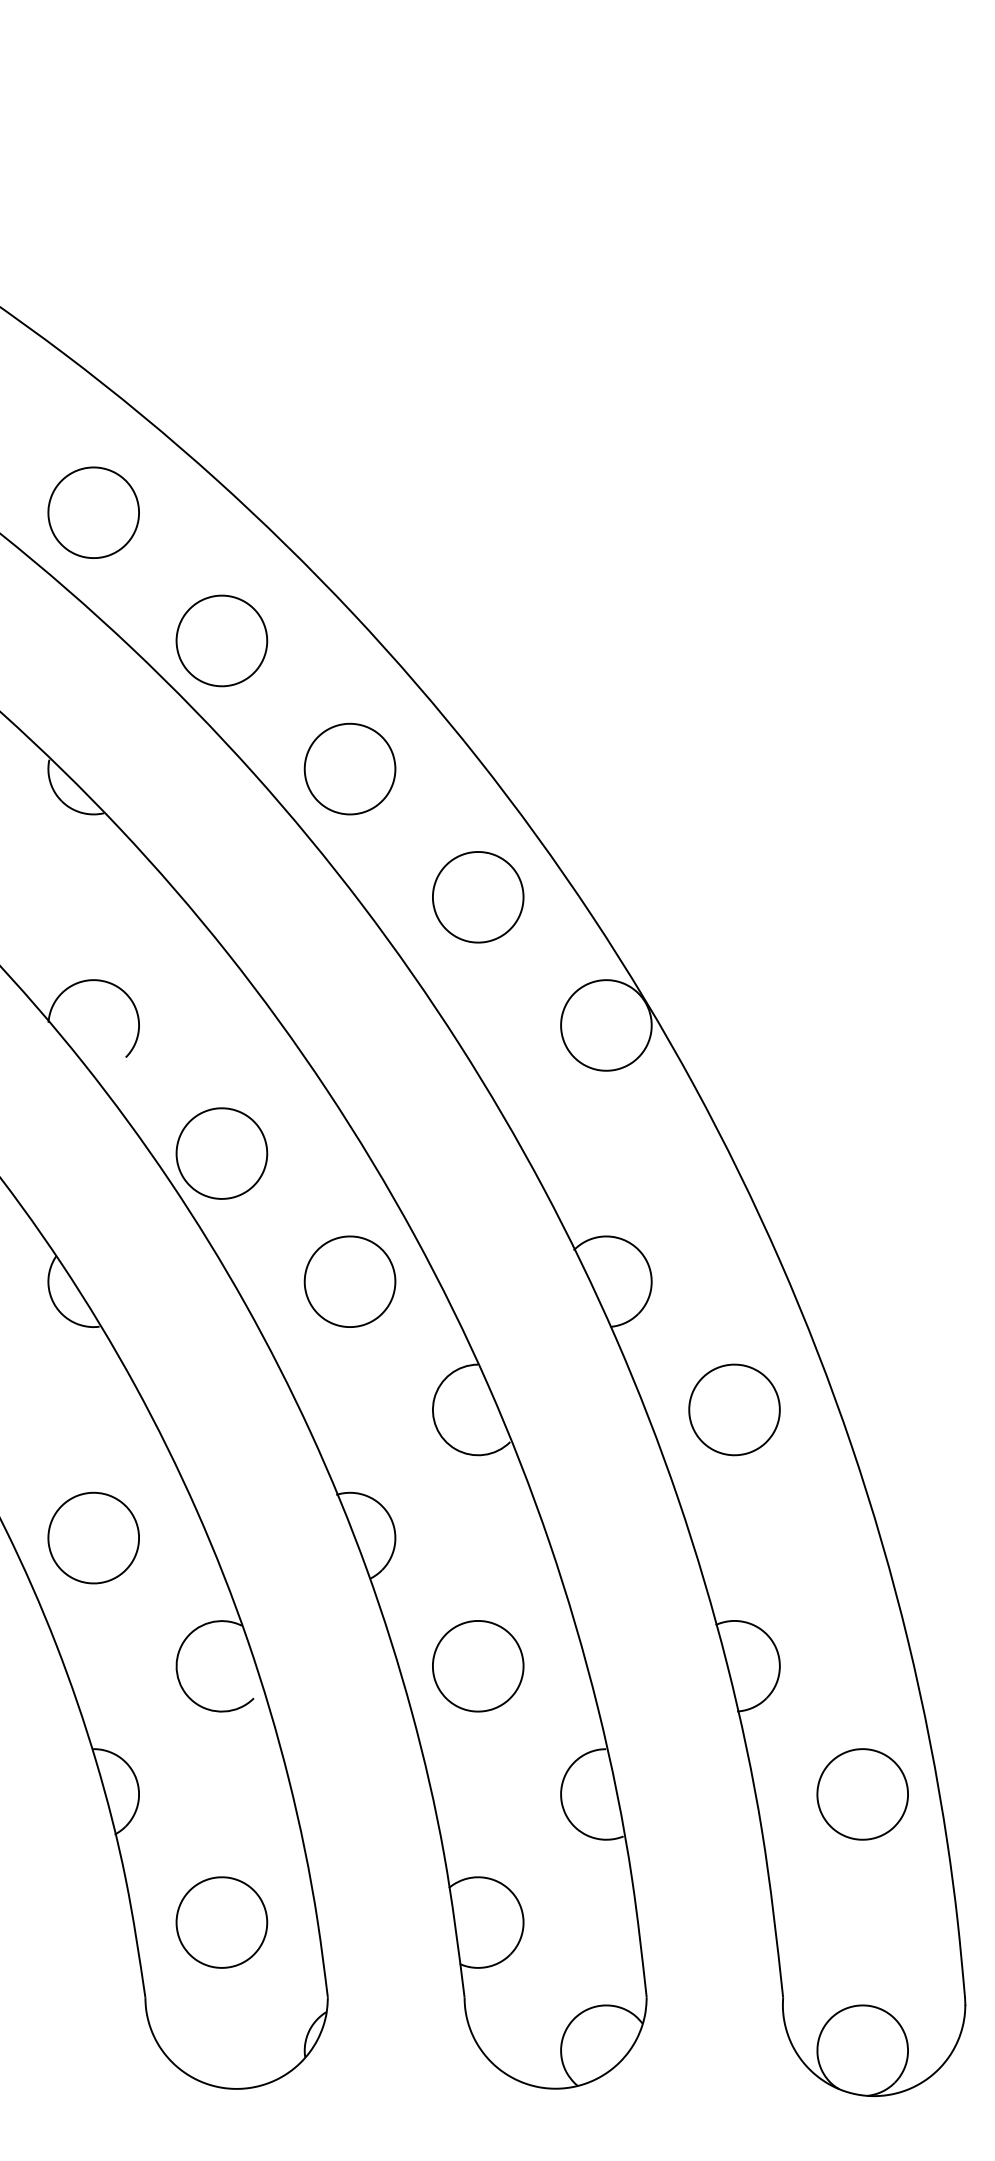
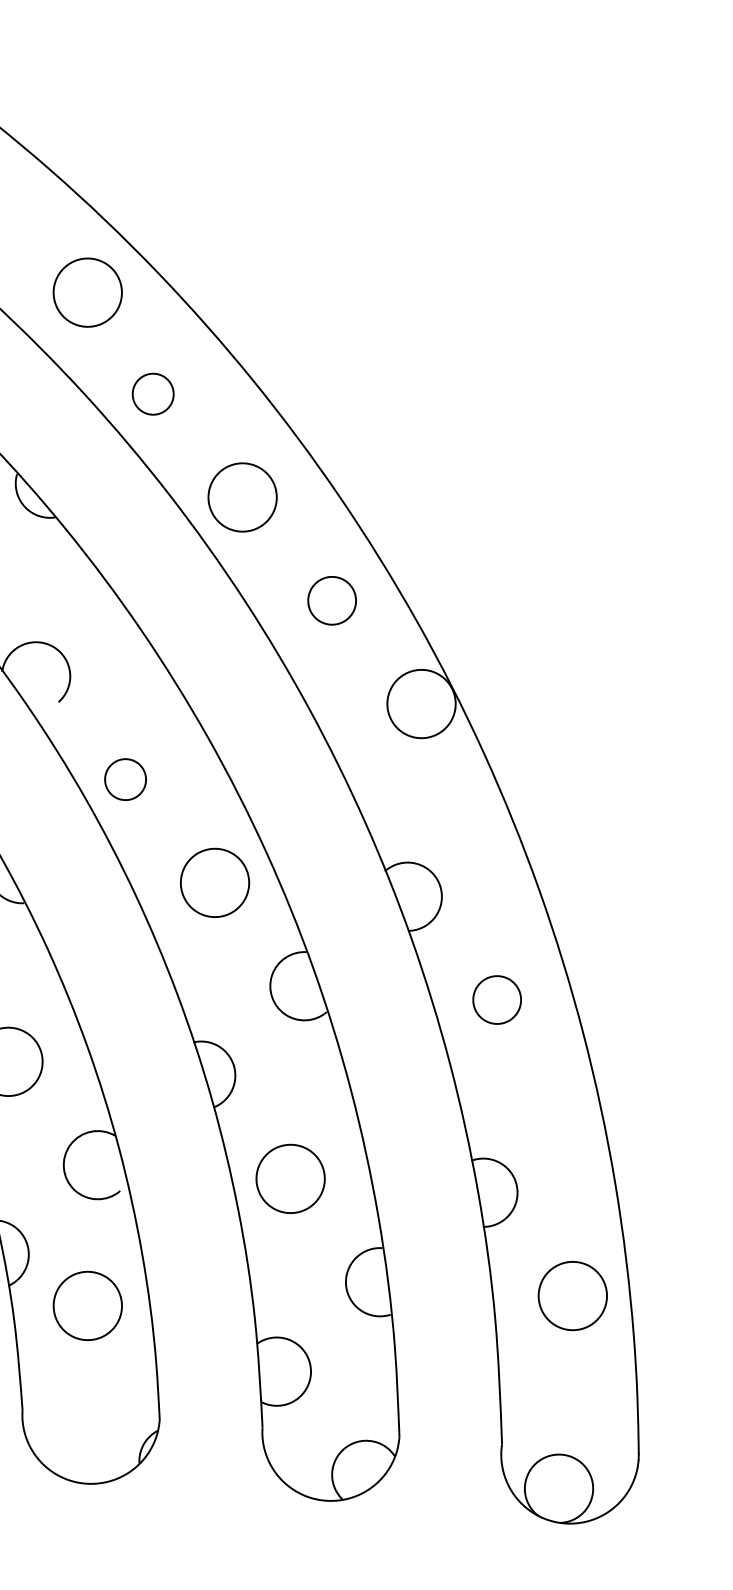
part: (93, 512) -> (87, 292), moved
part: (221, 640) -> (152, 393), size x0.6
part: (478, 897) -> (332, 600), size x0.7
part: (221, 1153) -> (125, 779), size x0.6
part: (734, 1409) -> (497, 999), size x0.7
part: (221, 1922) -> (87, 1305), moved

